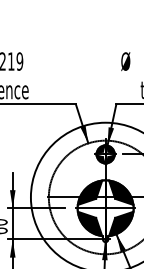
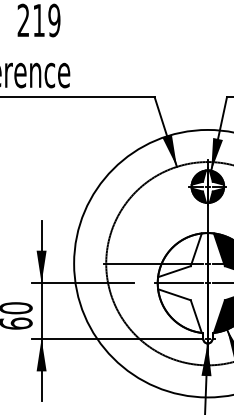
fill: (89, 192) -> (178, 254), removed
fill: (89, 223) -> (178, 310), removed

